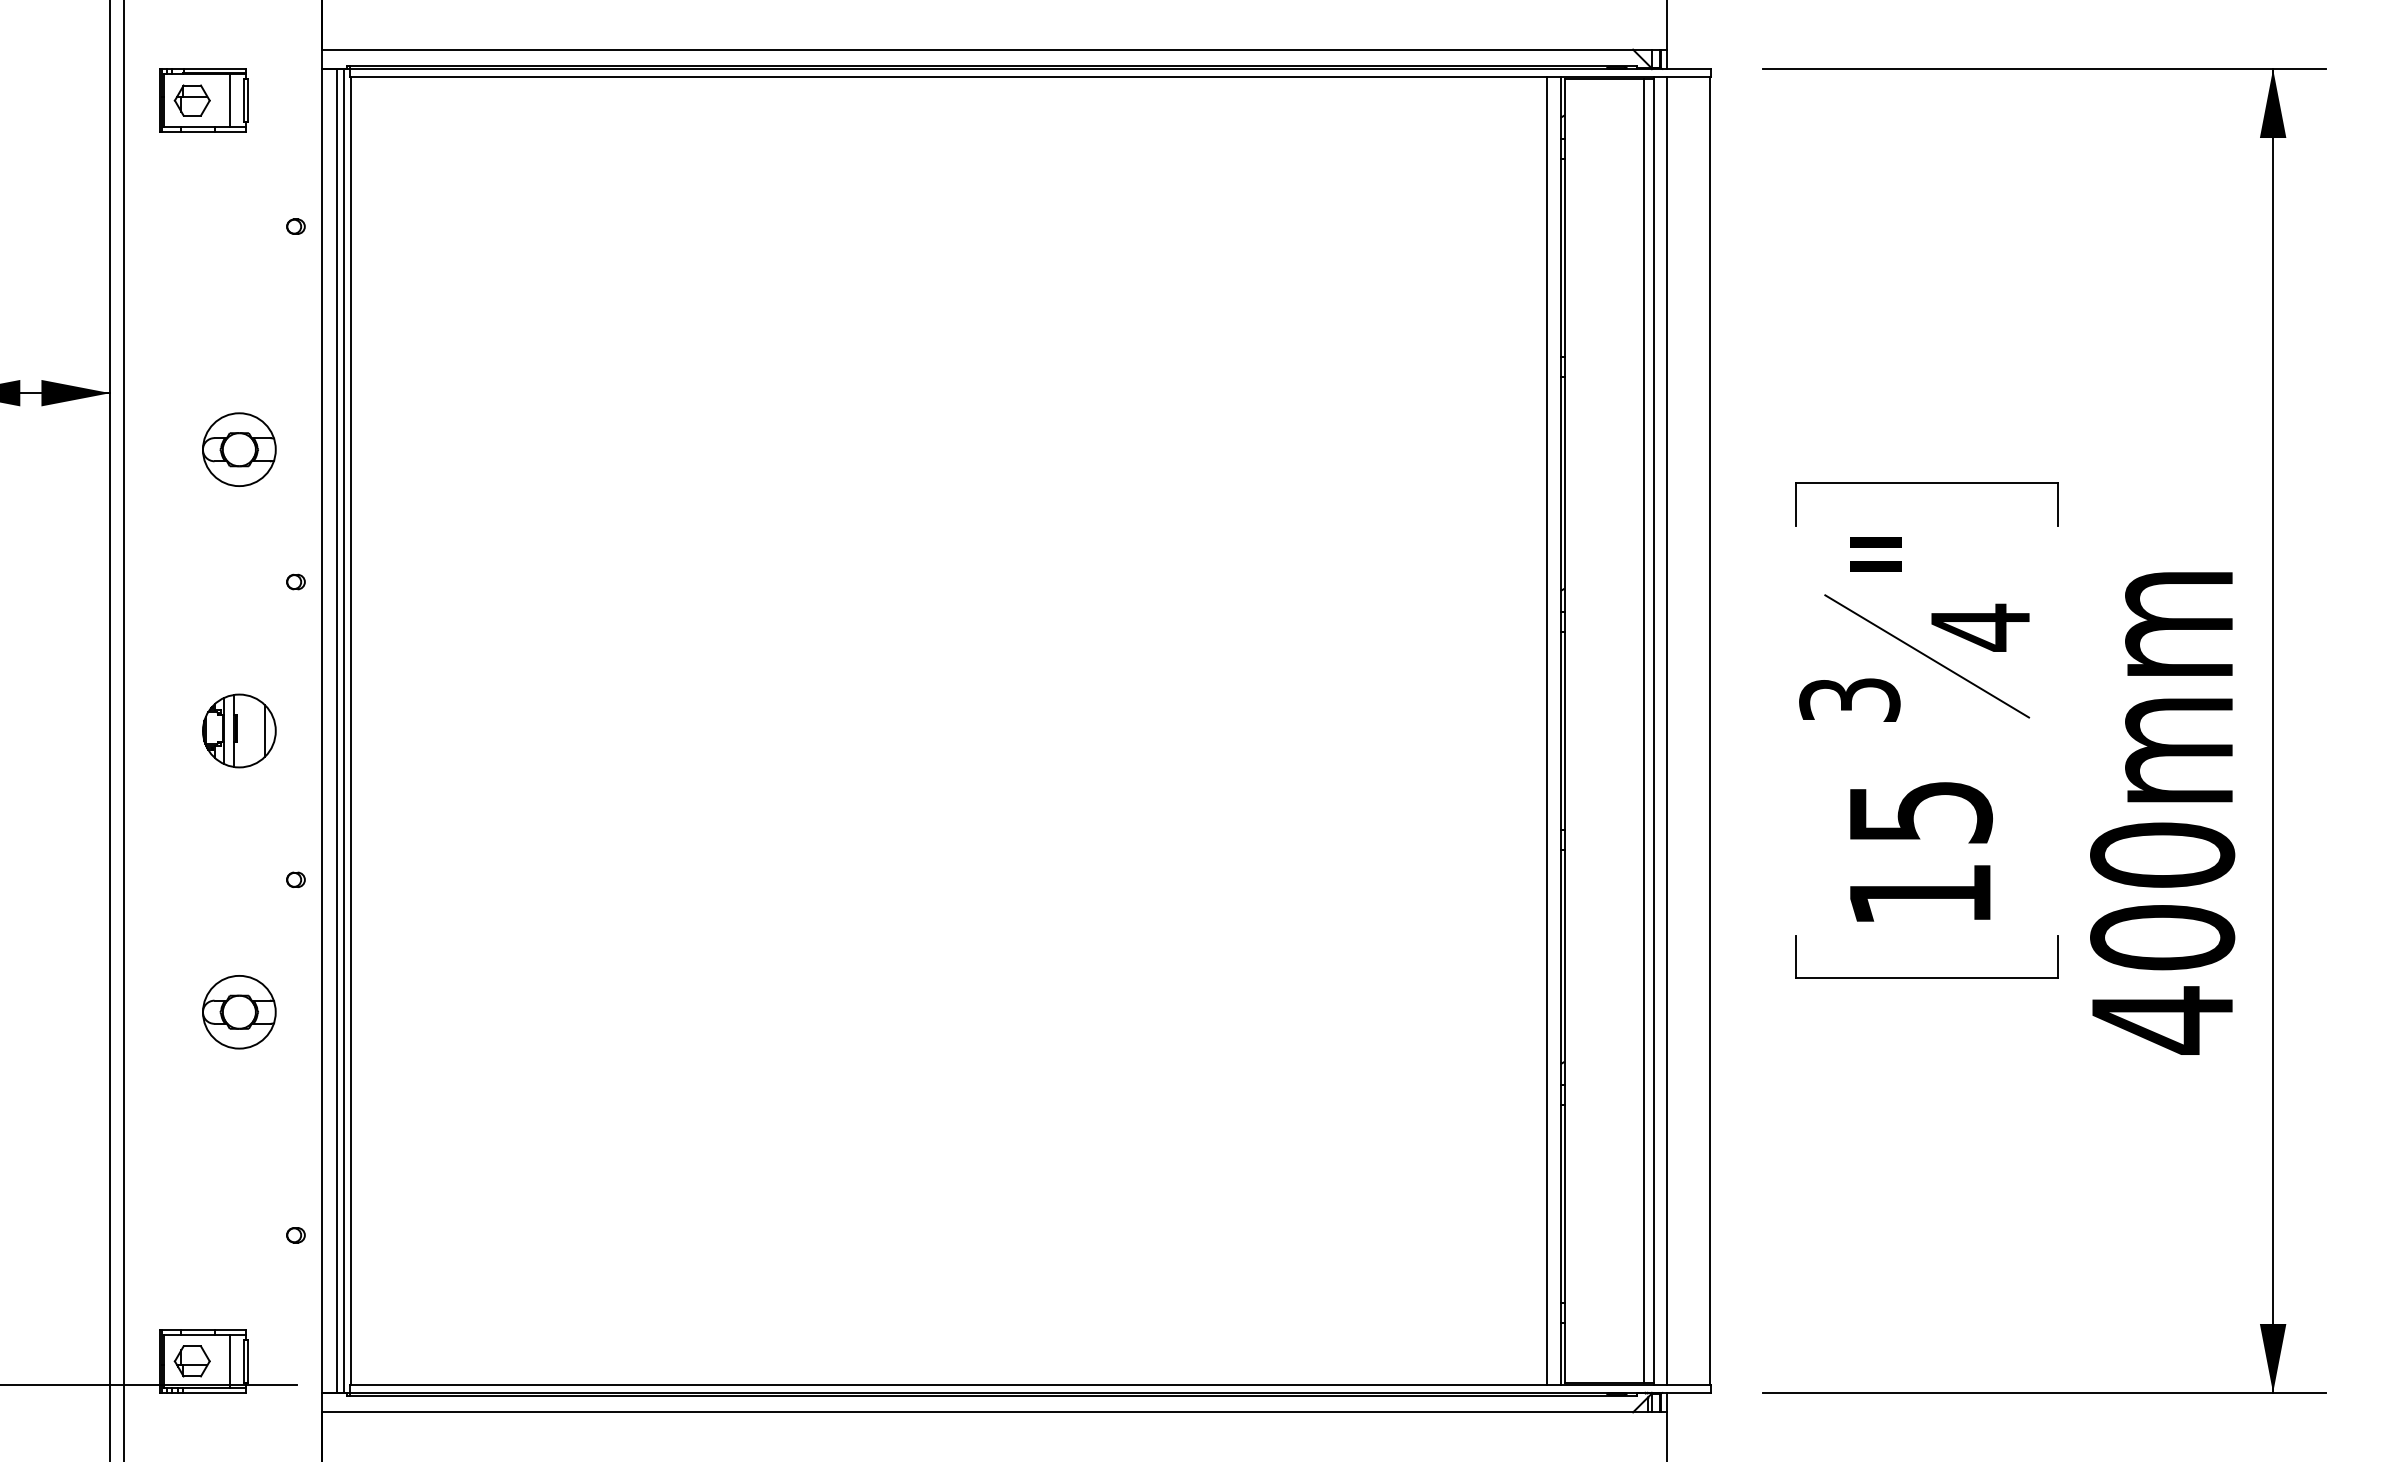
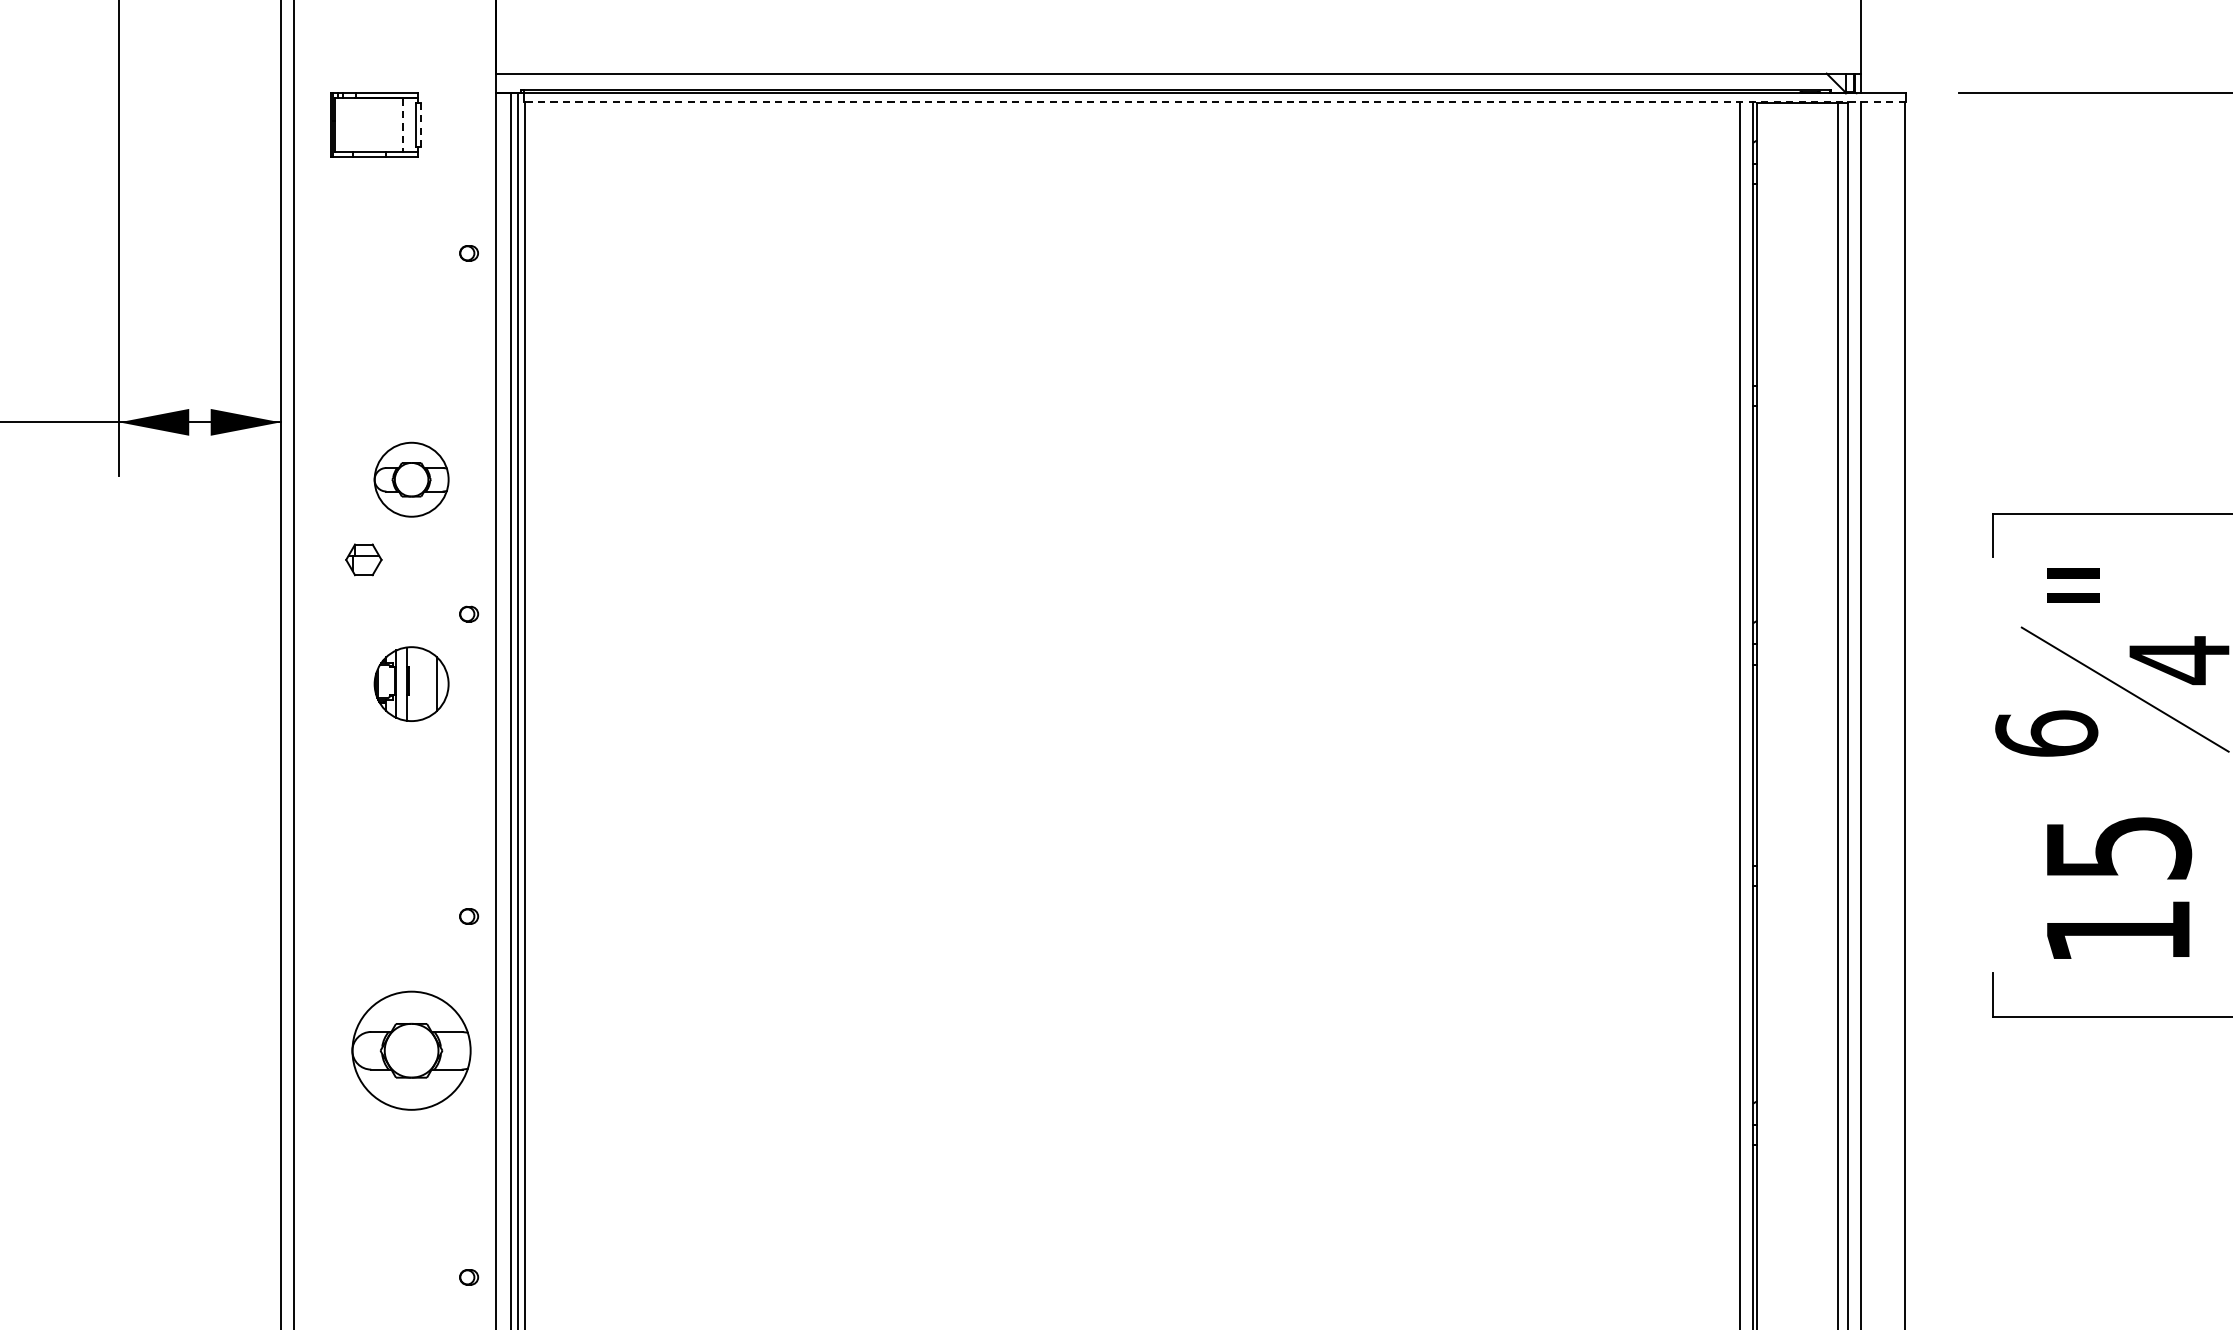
line: (1030, 77) -> (1214, 101), solid -> dashed
part: (191, 100) -> (363, 559), moved
line: (248, 100) -> (420, 125), solid -> dashed
line: (230, 101) -> (402, 126), solid -> dashed
text: (1849, 699) -> (2046, 733), 3 -> 6
part: (239, 730) -> (411, 683), moved
part: (239, 1012) -> (411, 1051), size x1.6

